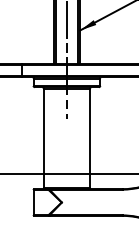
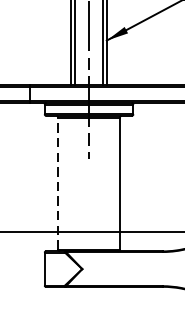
line: (43, 138) -> (57, 184), solid -> dashed

